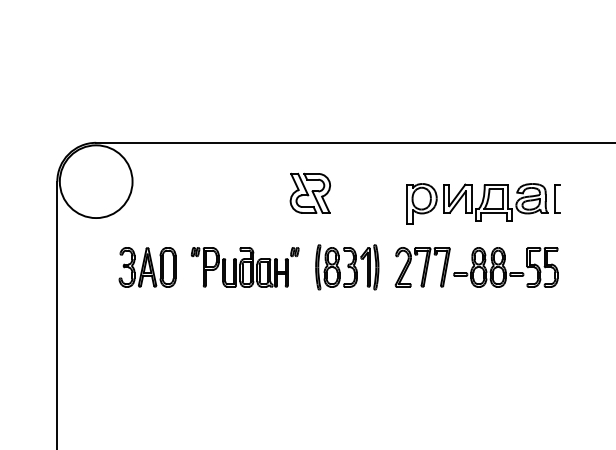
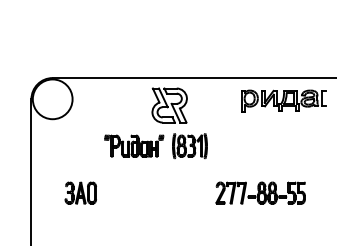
part: (309, 192) -> (169, 105), size x1.6
part: (483, 202) -> (283, 100), moved
part: (147, 266) -> (80, 192), moved
part: (476, 266) -> (260, 192), moved

